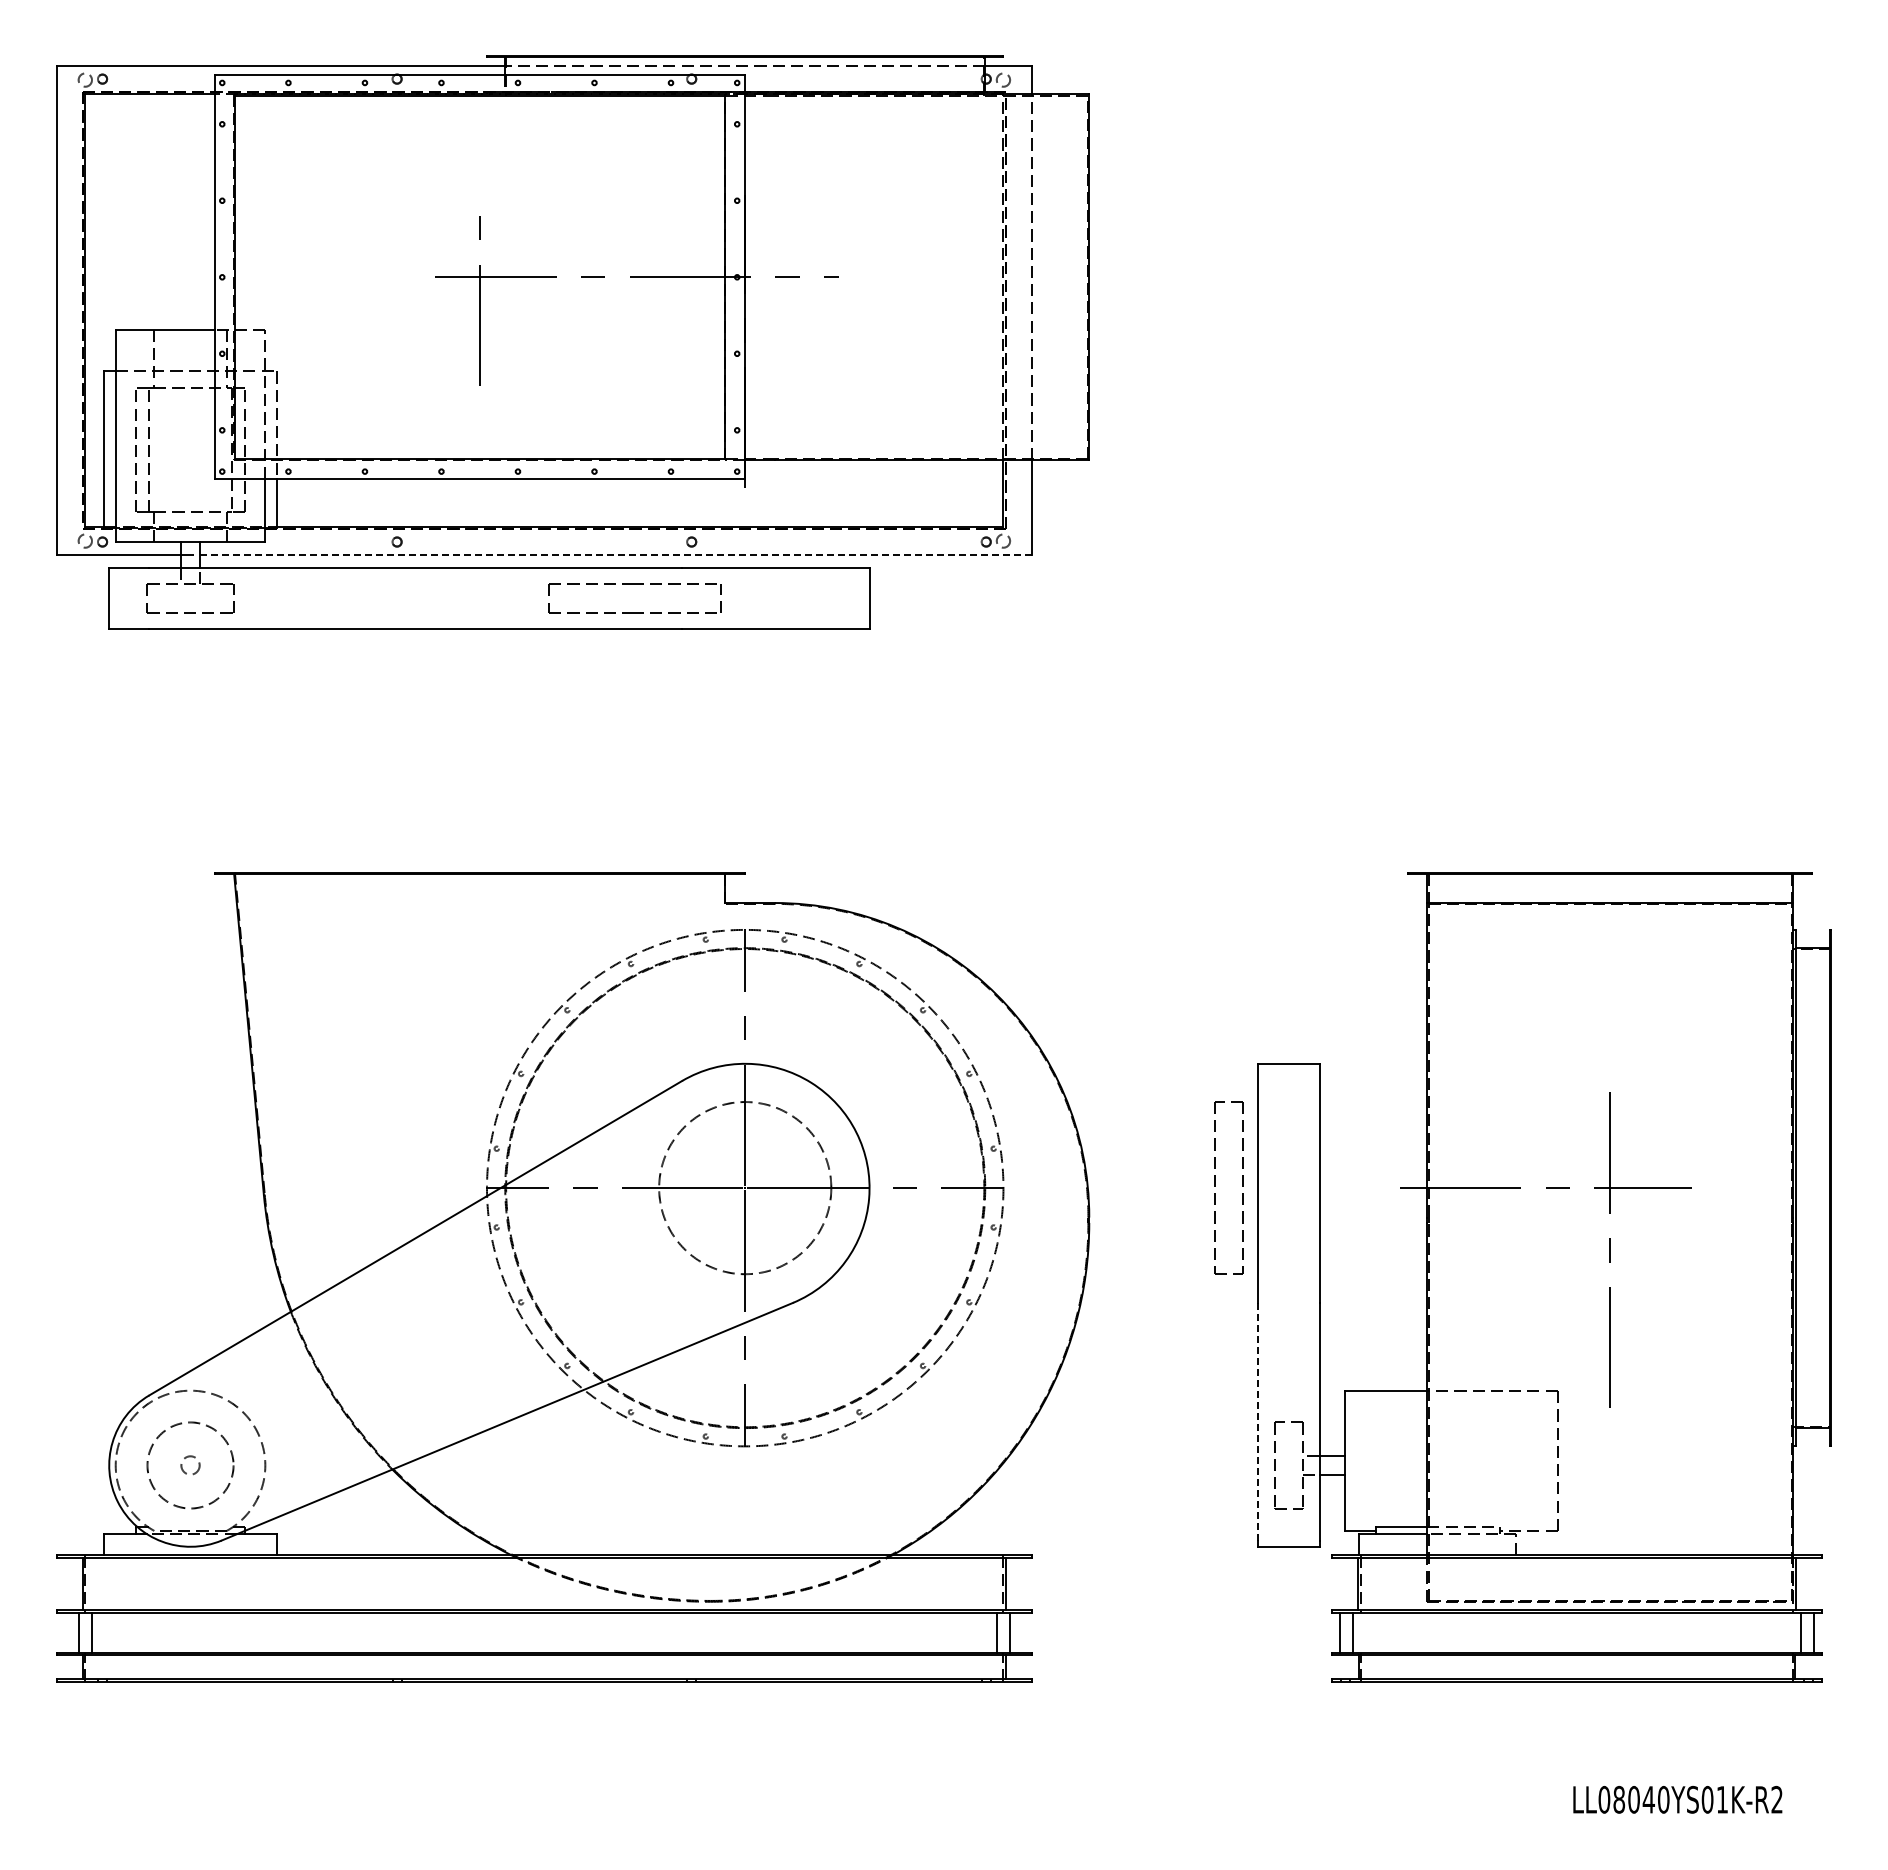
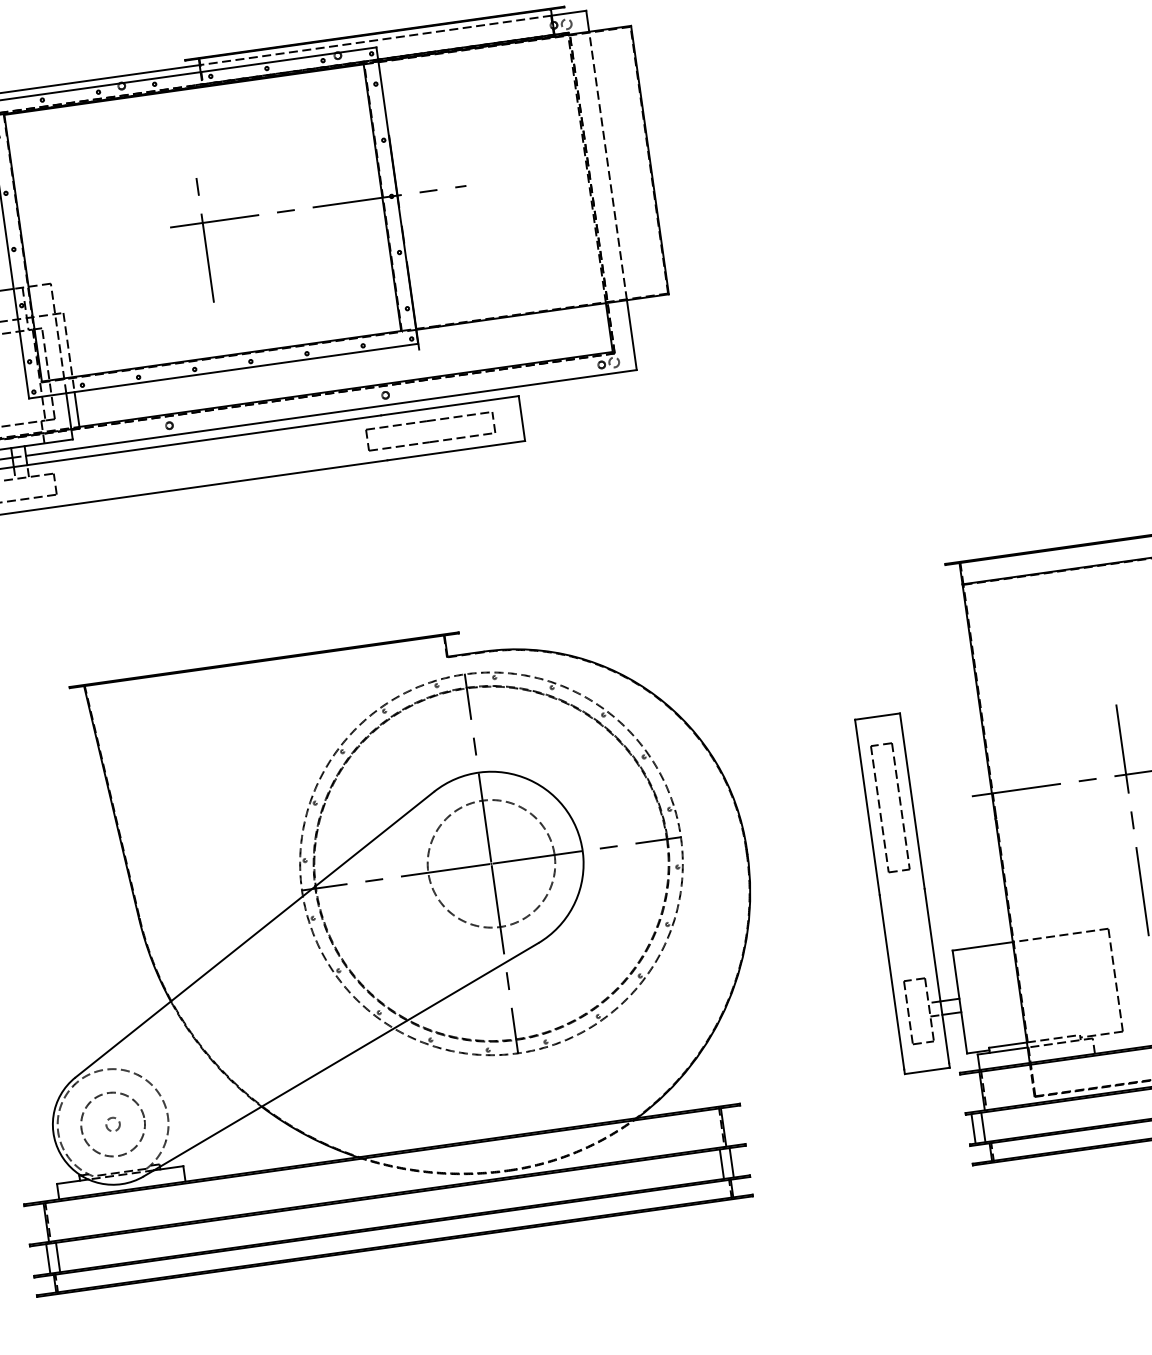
line: (616, 555) -> (331, 412), dashed -> solid
part: (634, 584) -> (428, 421), moved
part: (1215, 1186) -> (880, 807), moved
line: (1258, 1421) -> (892, 982), dashed -> solid

